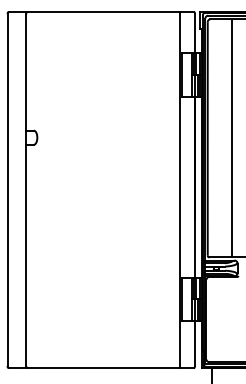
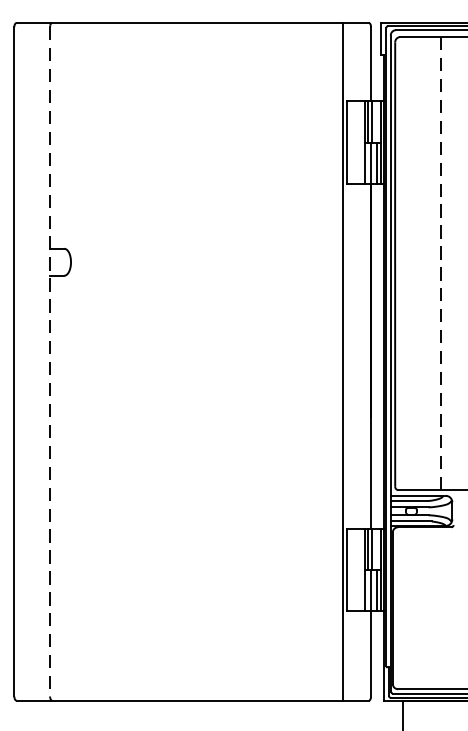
line: (231, 138) -> (440, 263), solid -> dashed
line: (26, 190) -> (50, 362), solid -> dashed

